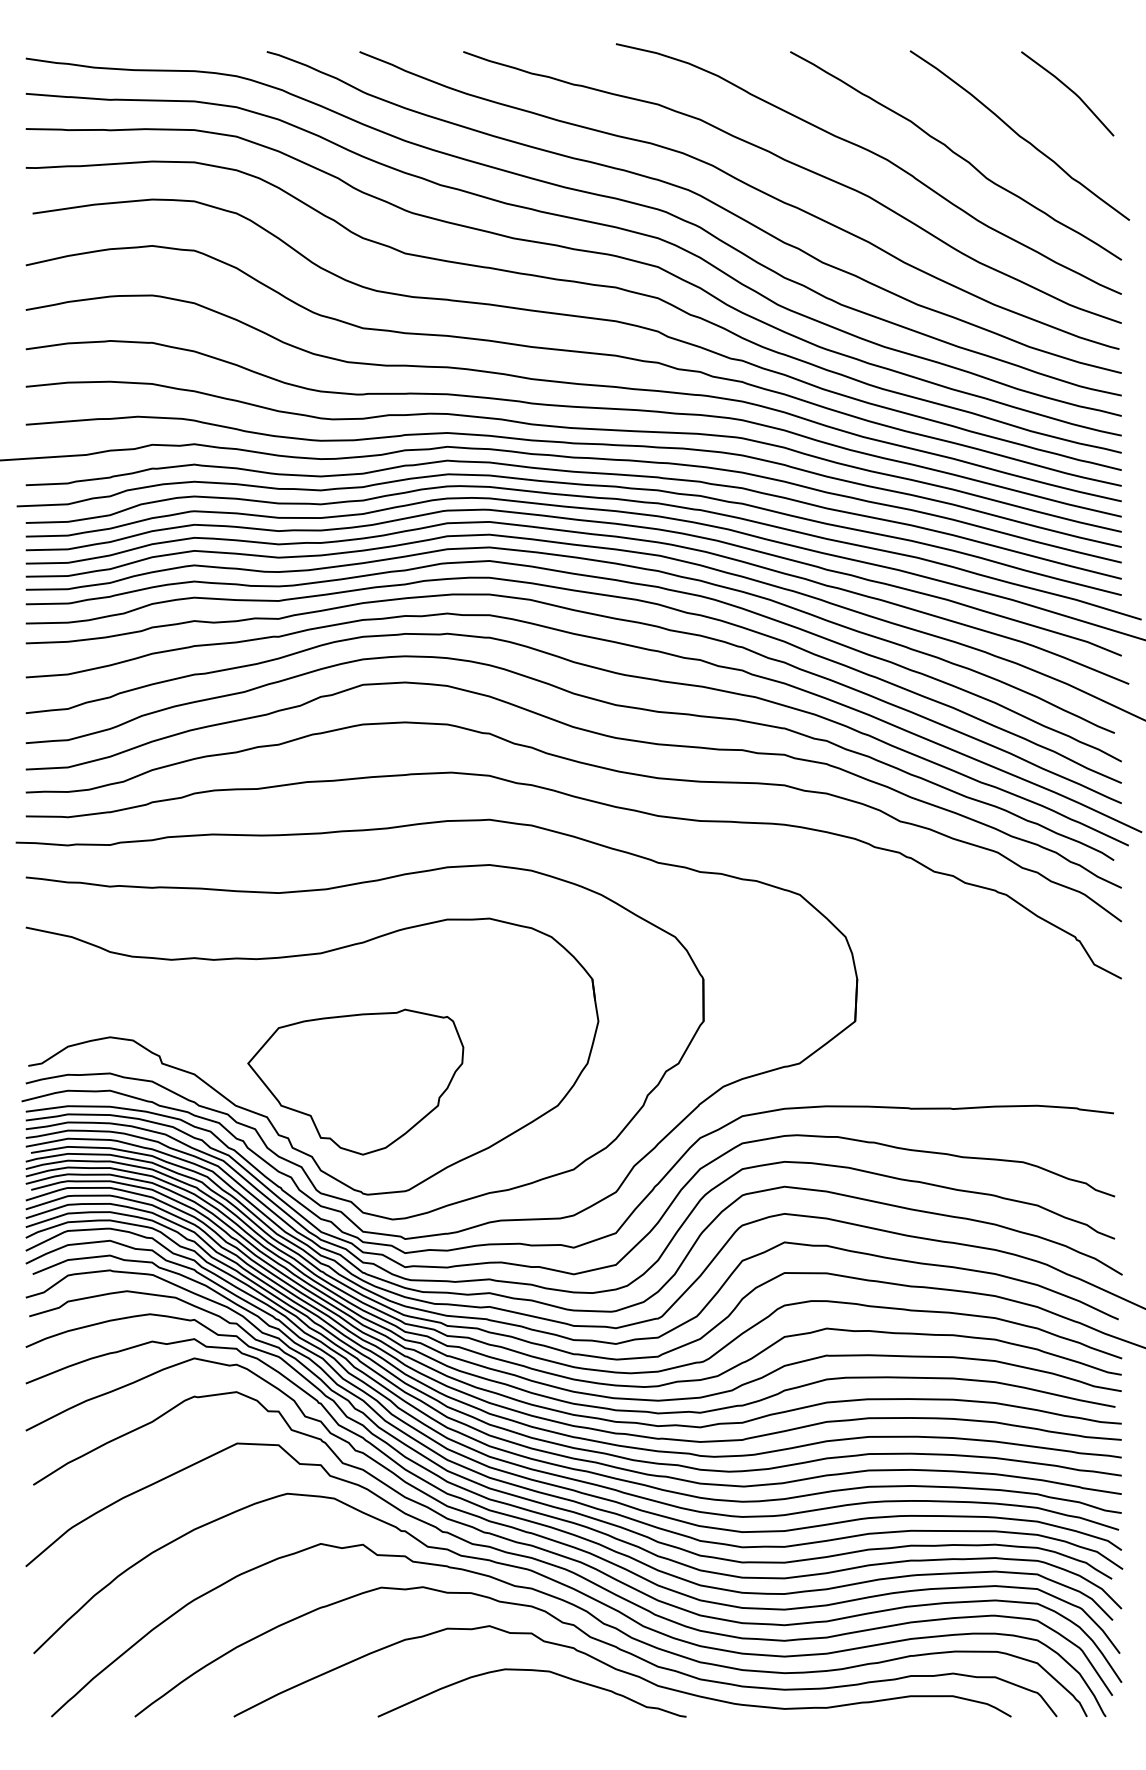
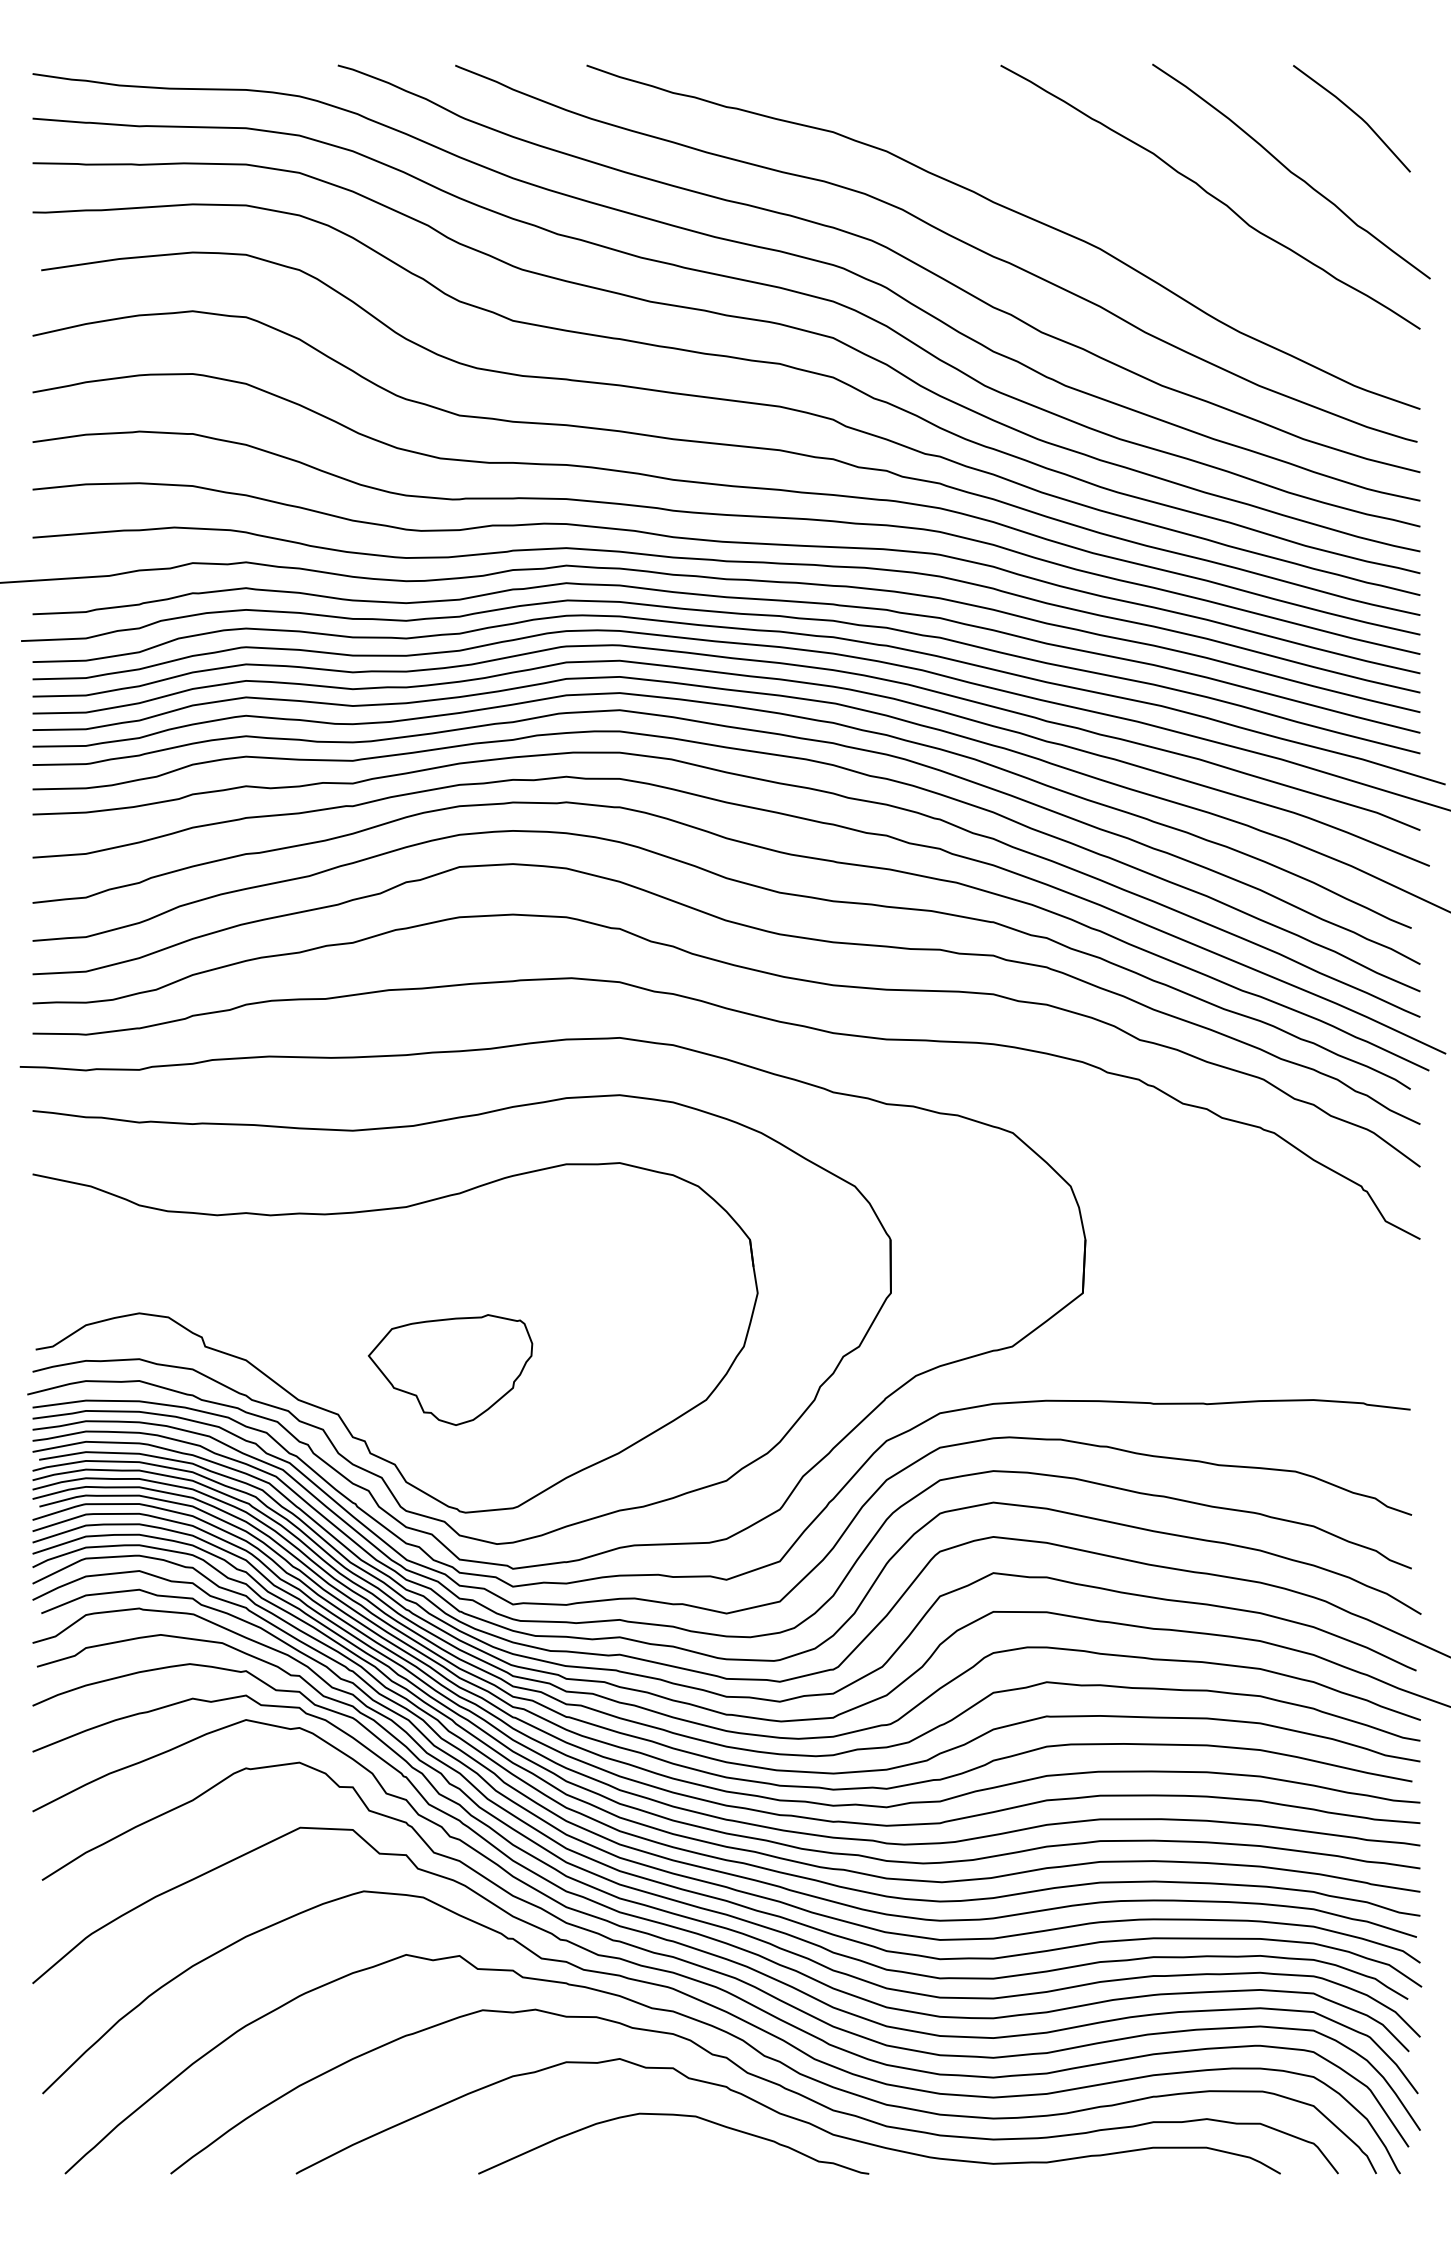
curve: (877, 156) -> (1111, 198), removed
part: (355, 1081) -> (450, 1369), size x0.6

